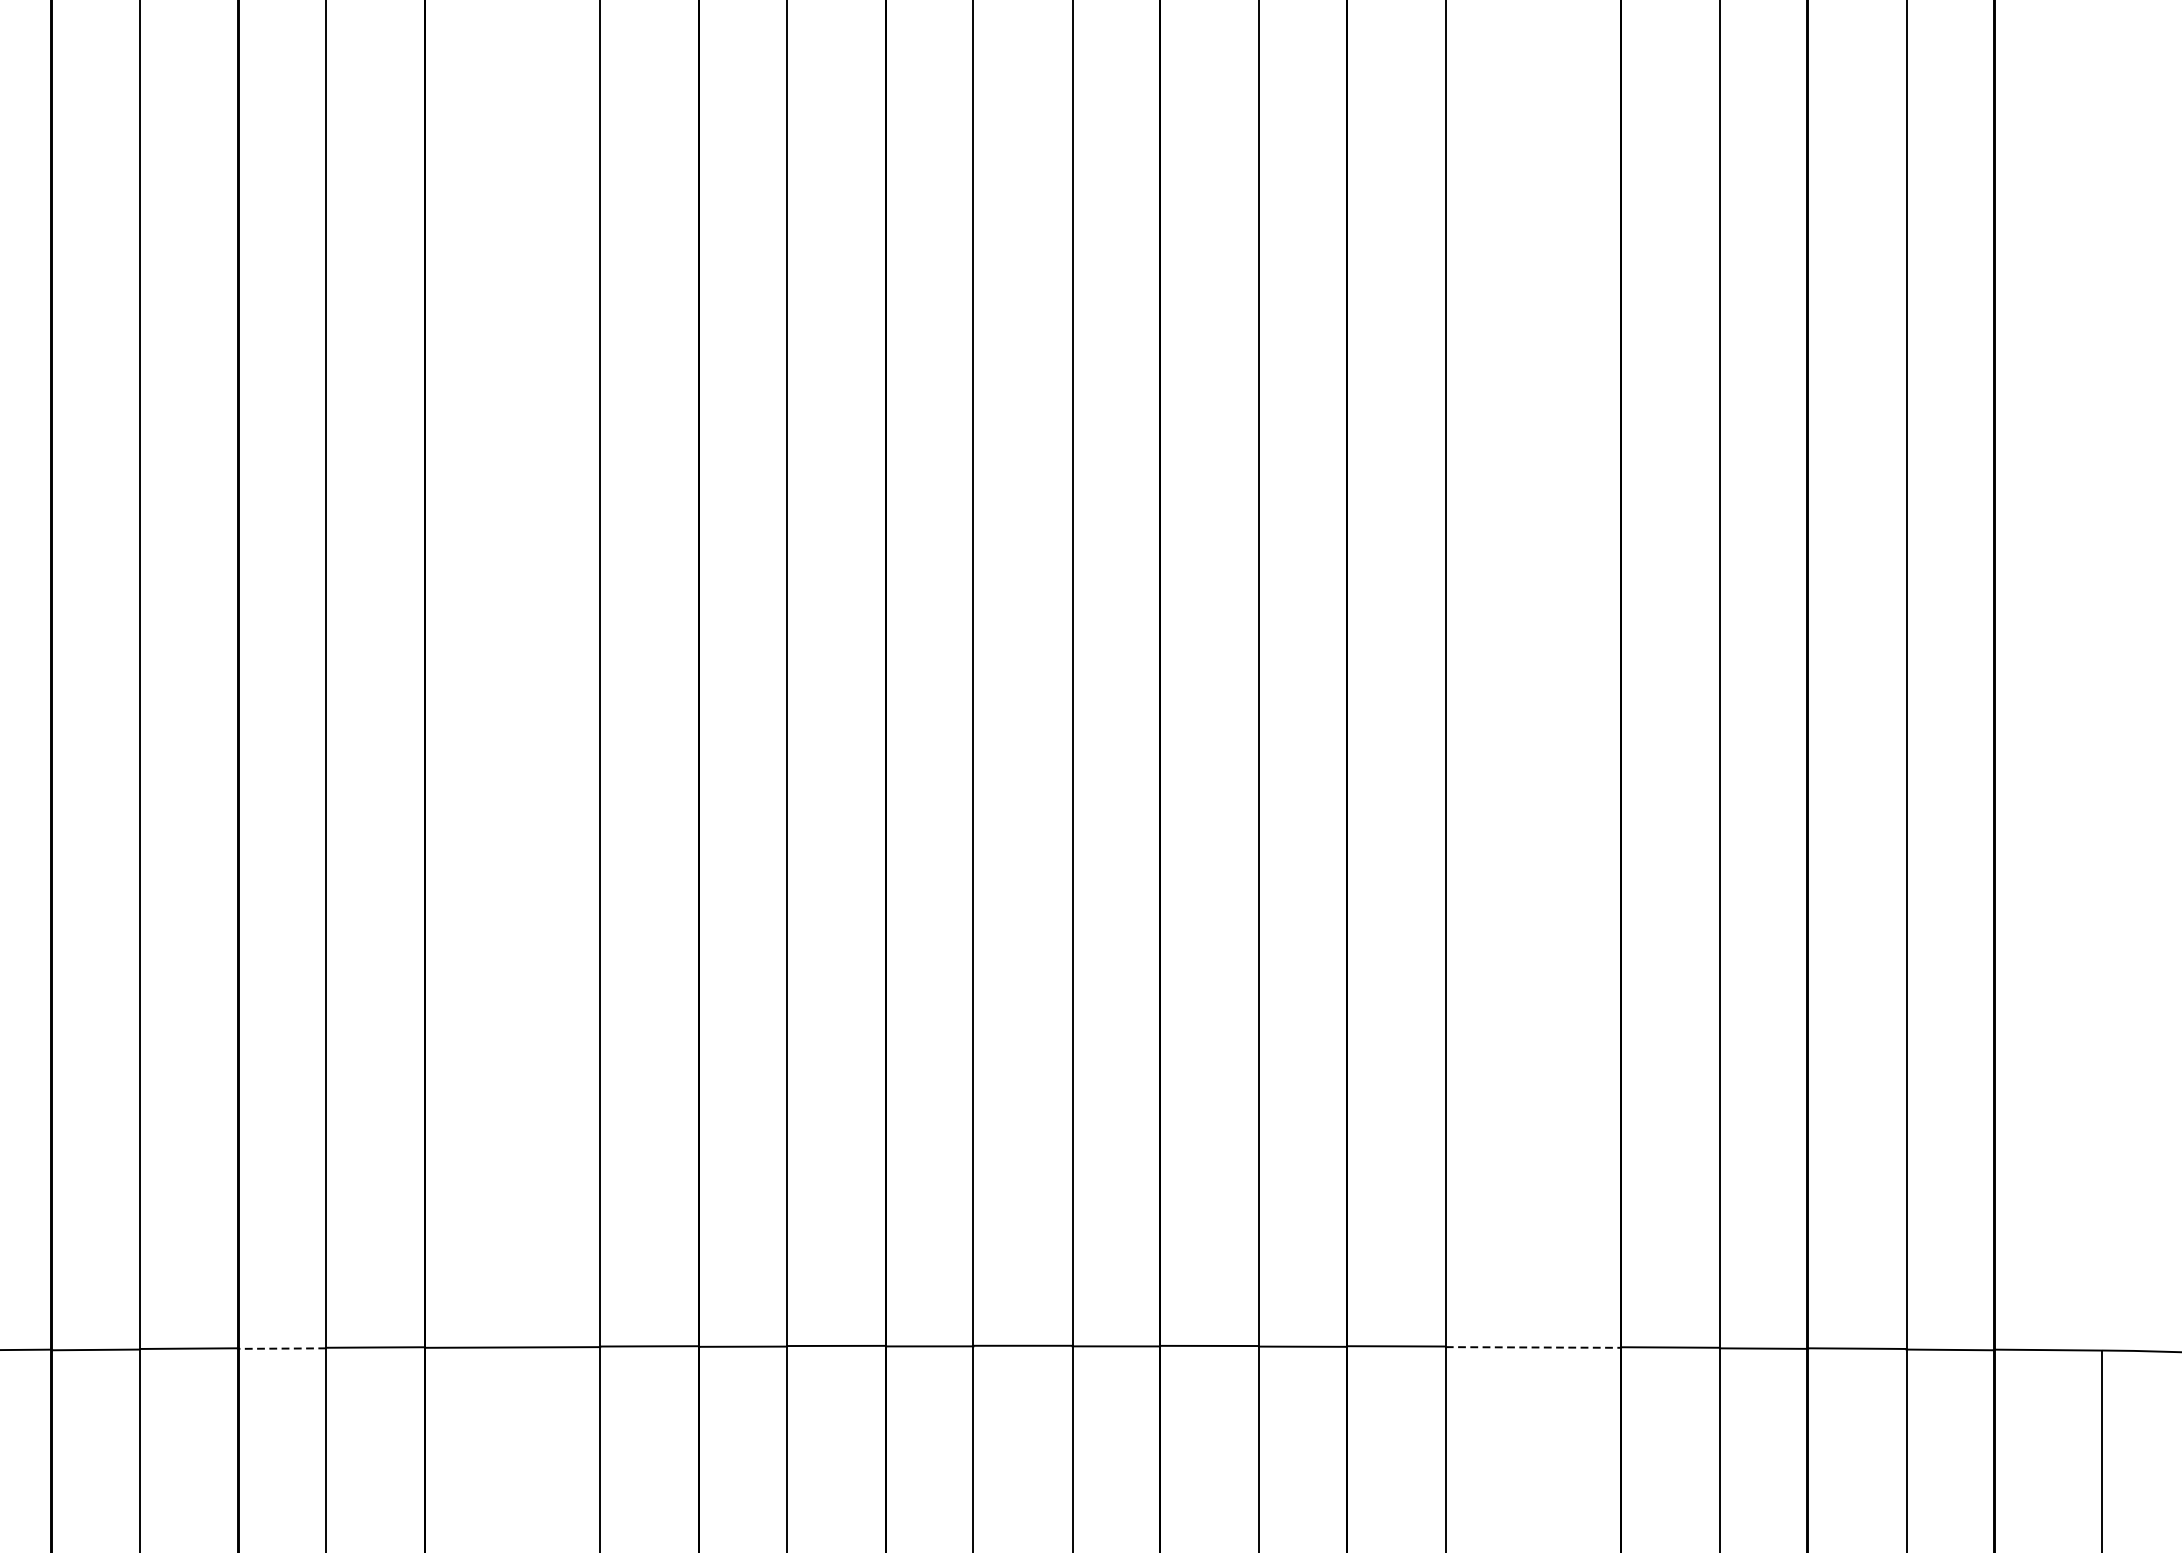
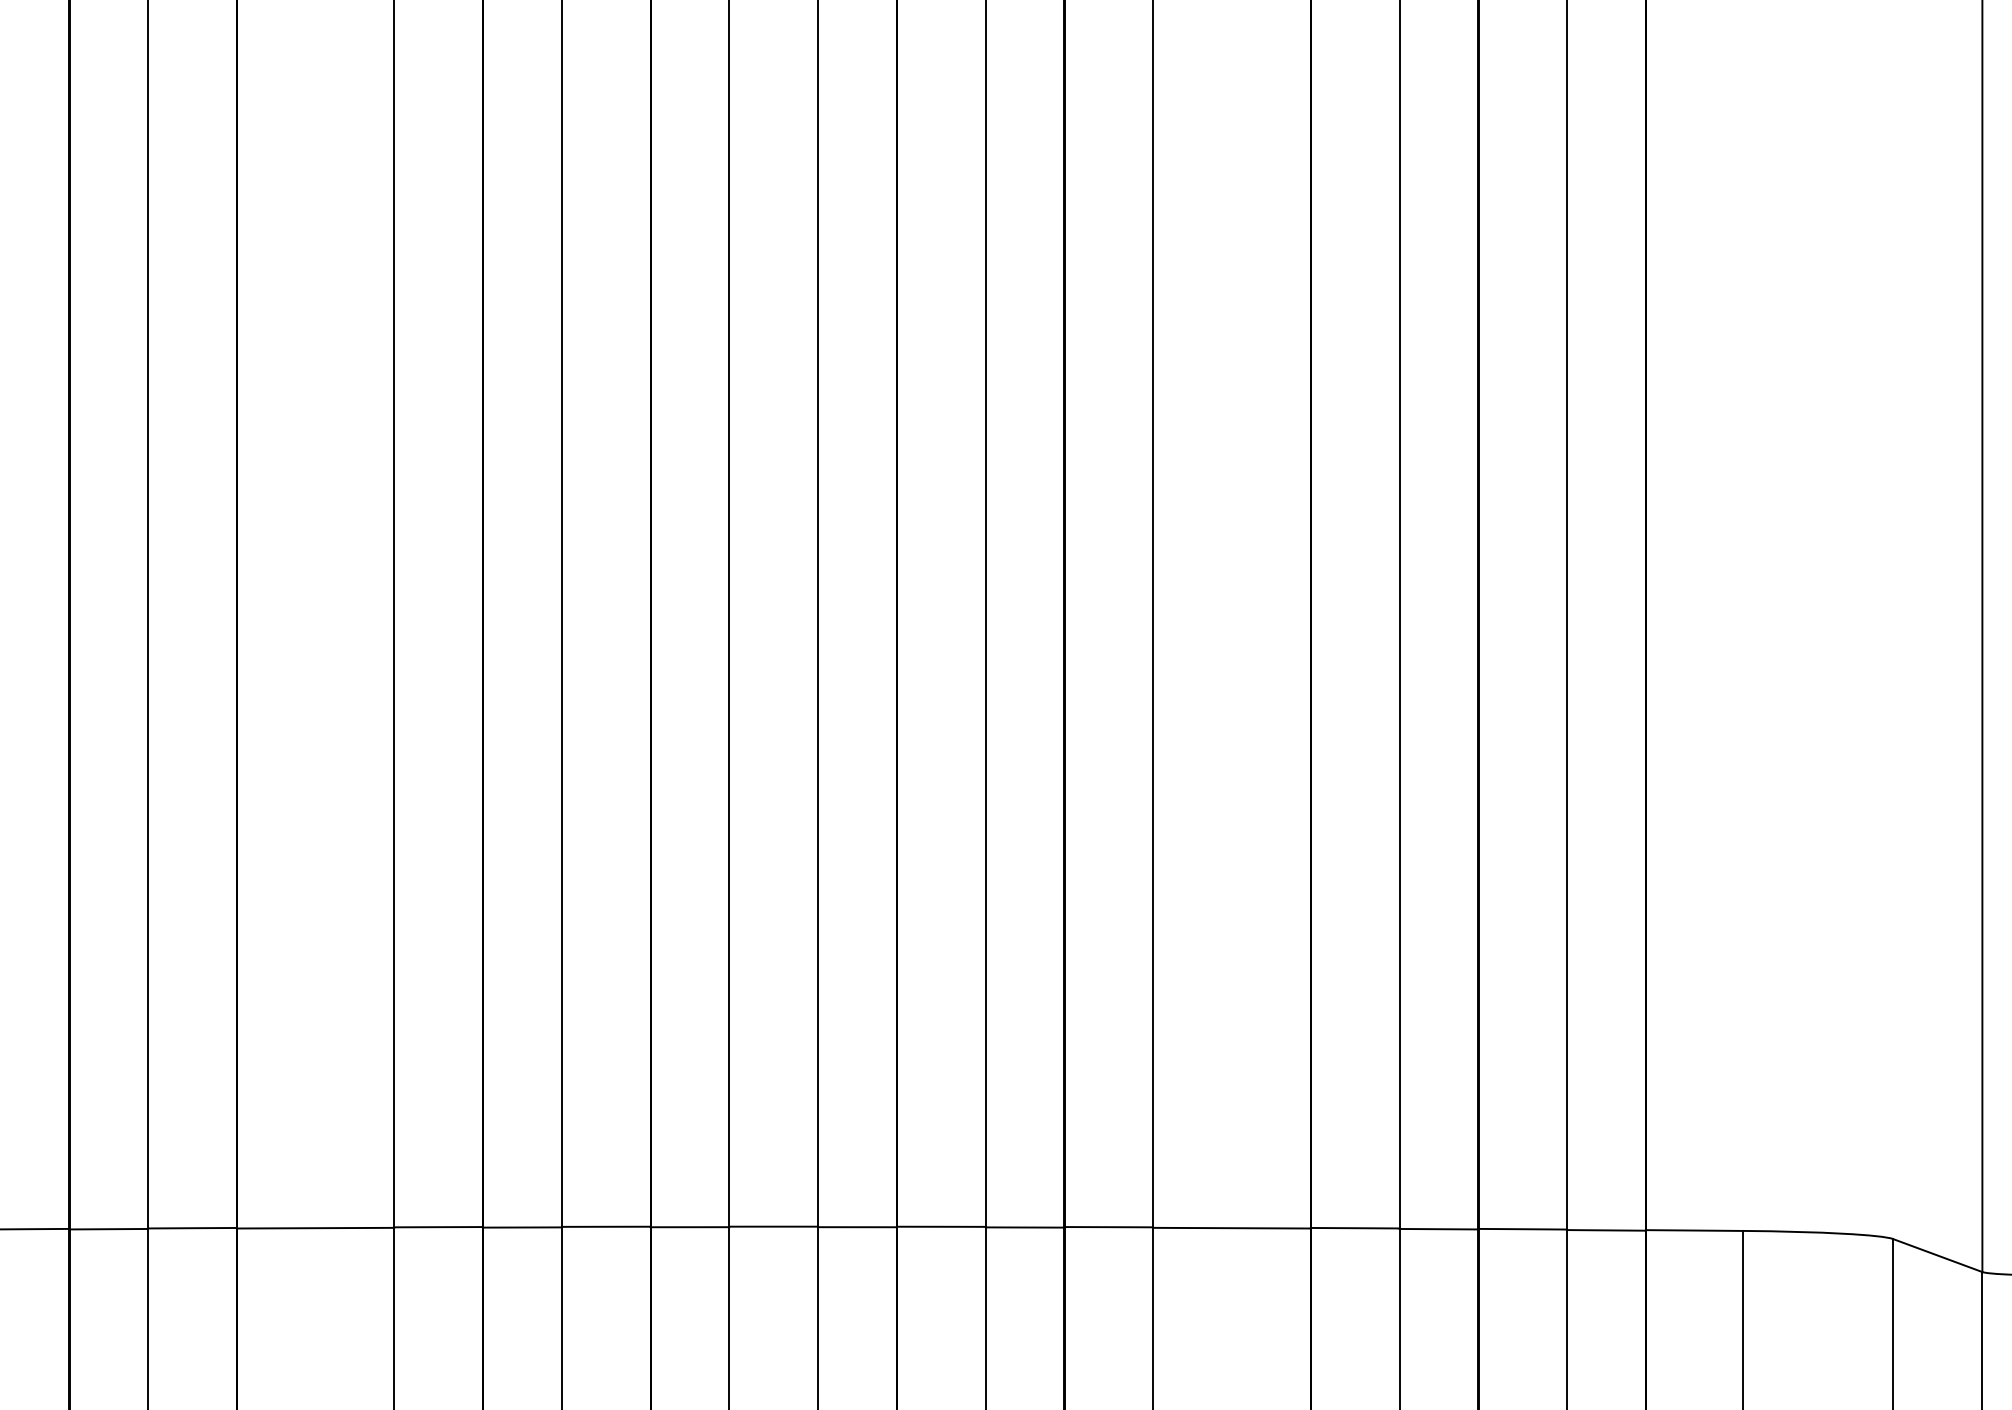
line: (1532, 1347) -> (1231, 1228), dashed -> solid
line: (282, 1348) -> (108, 1229), dashed -> solid

